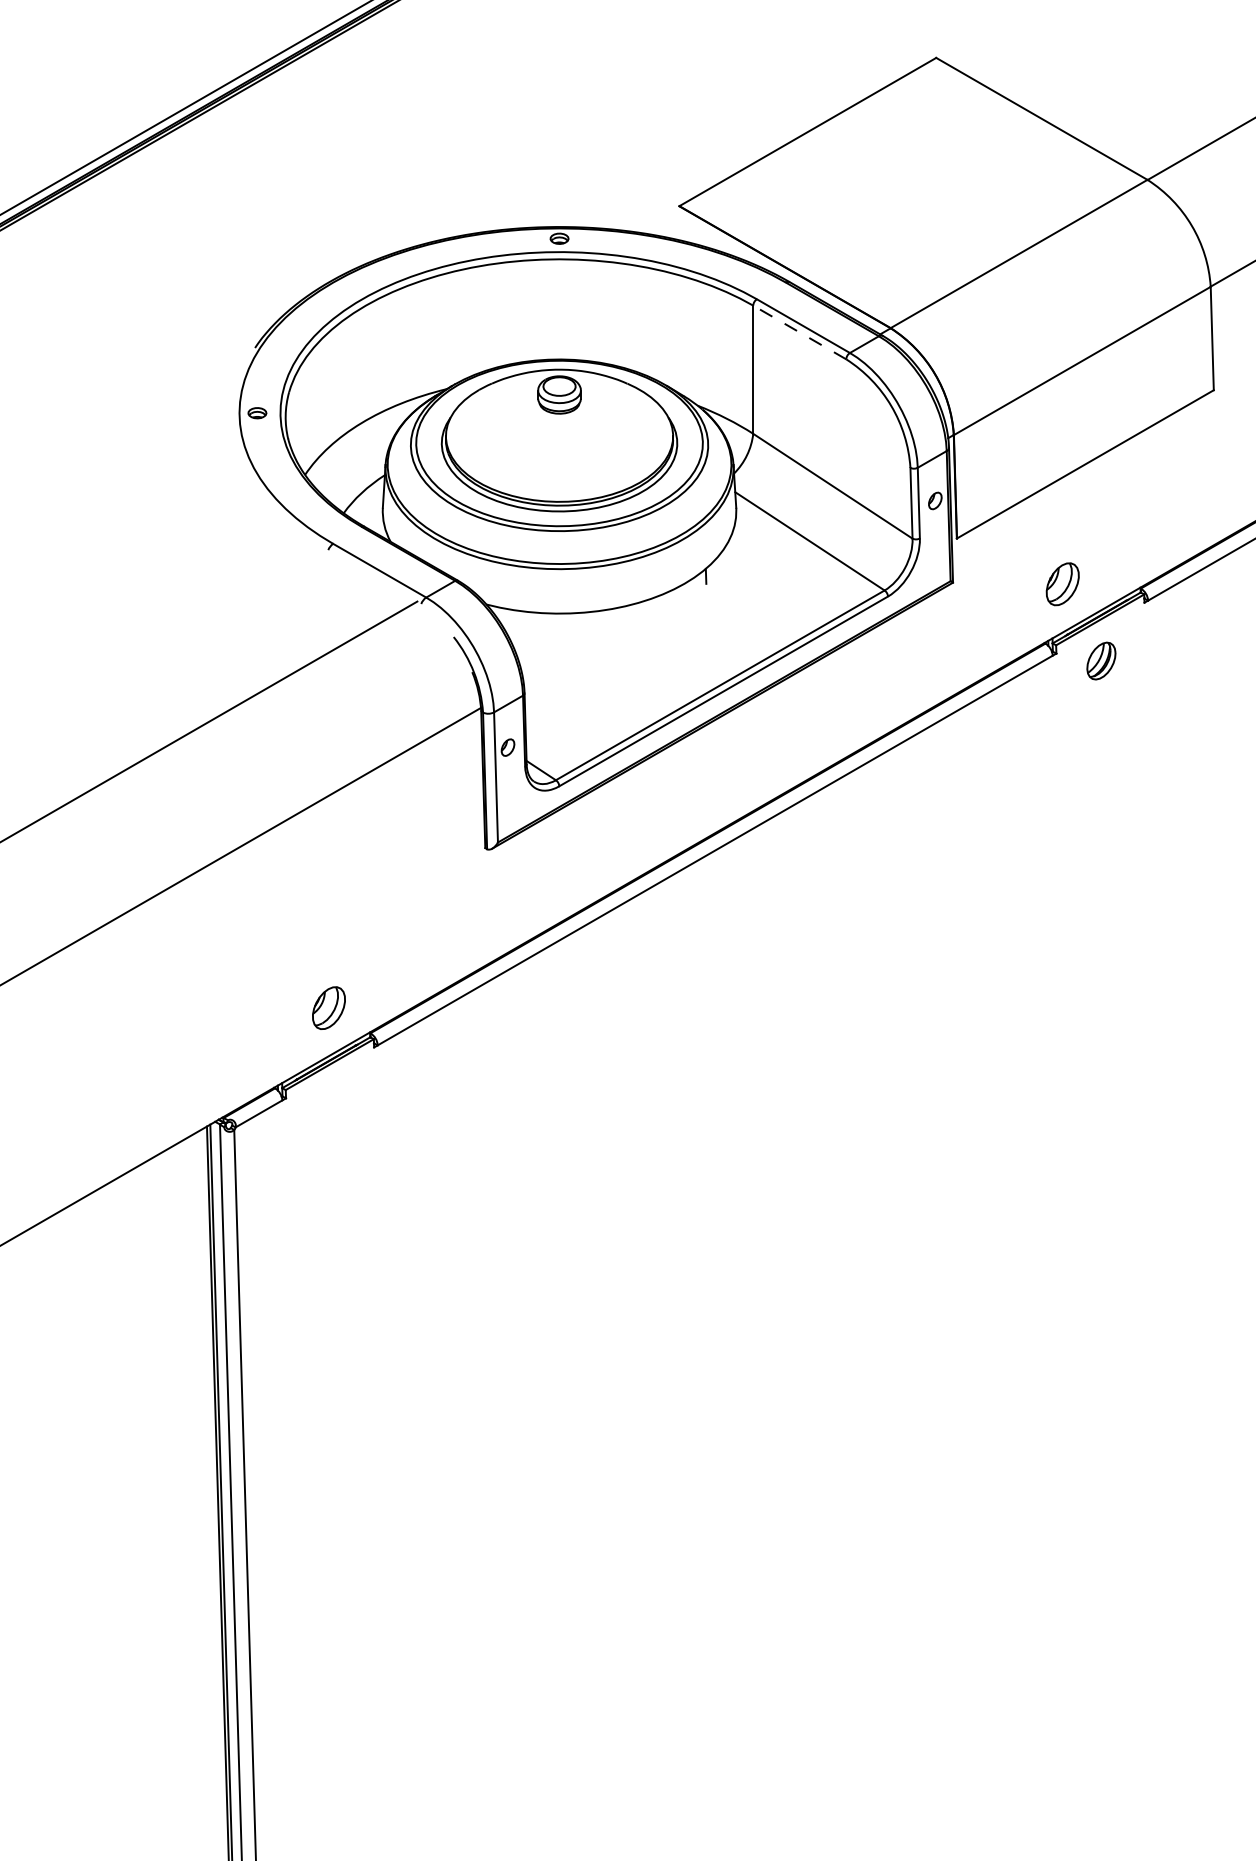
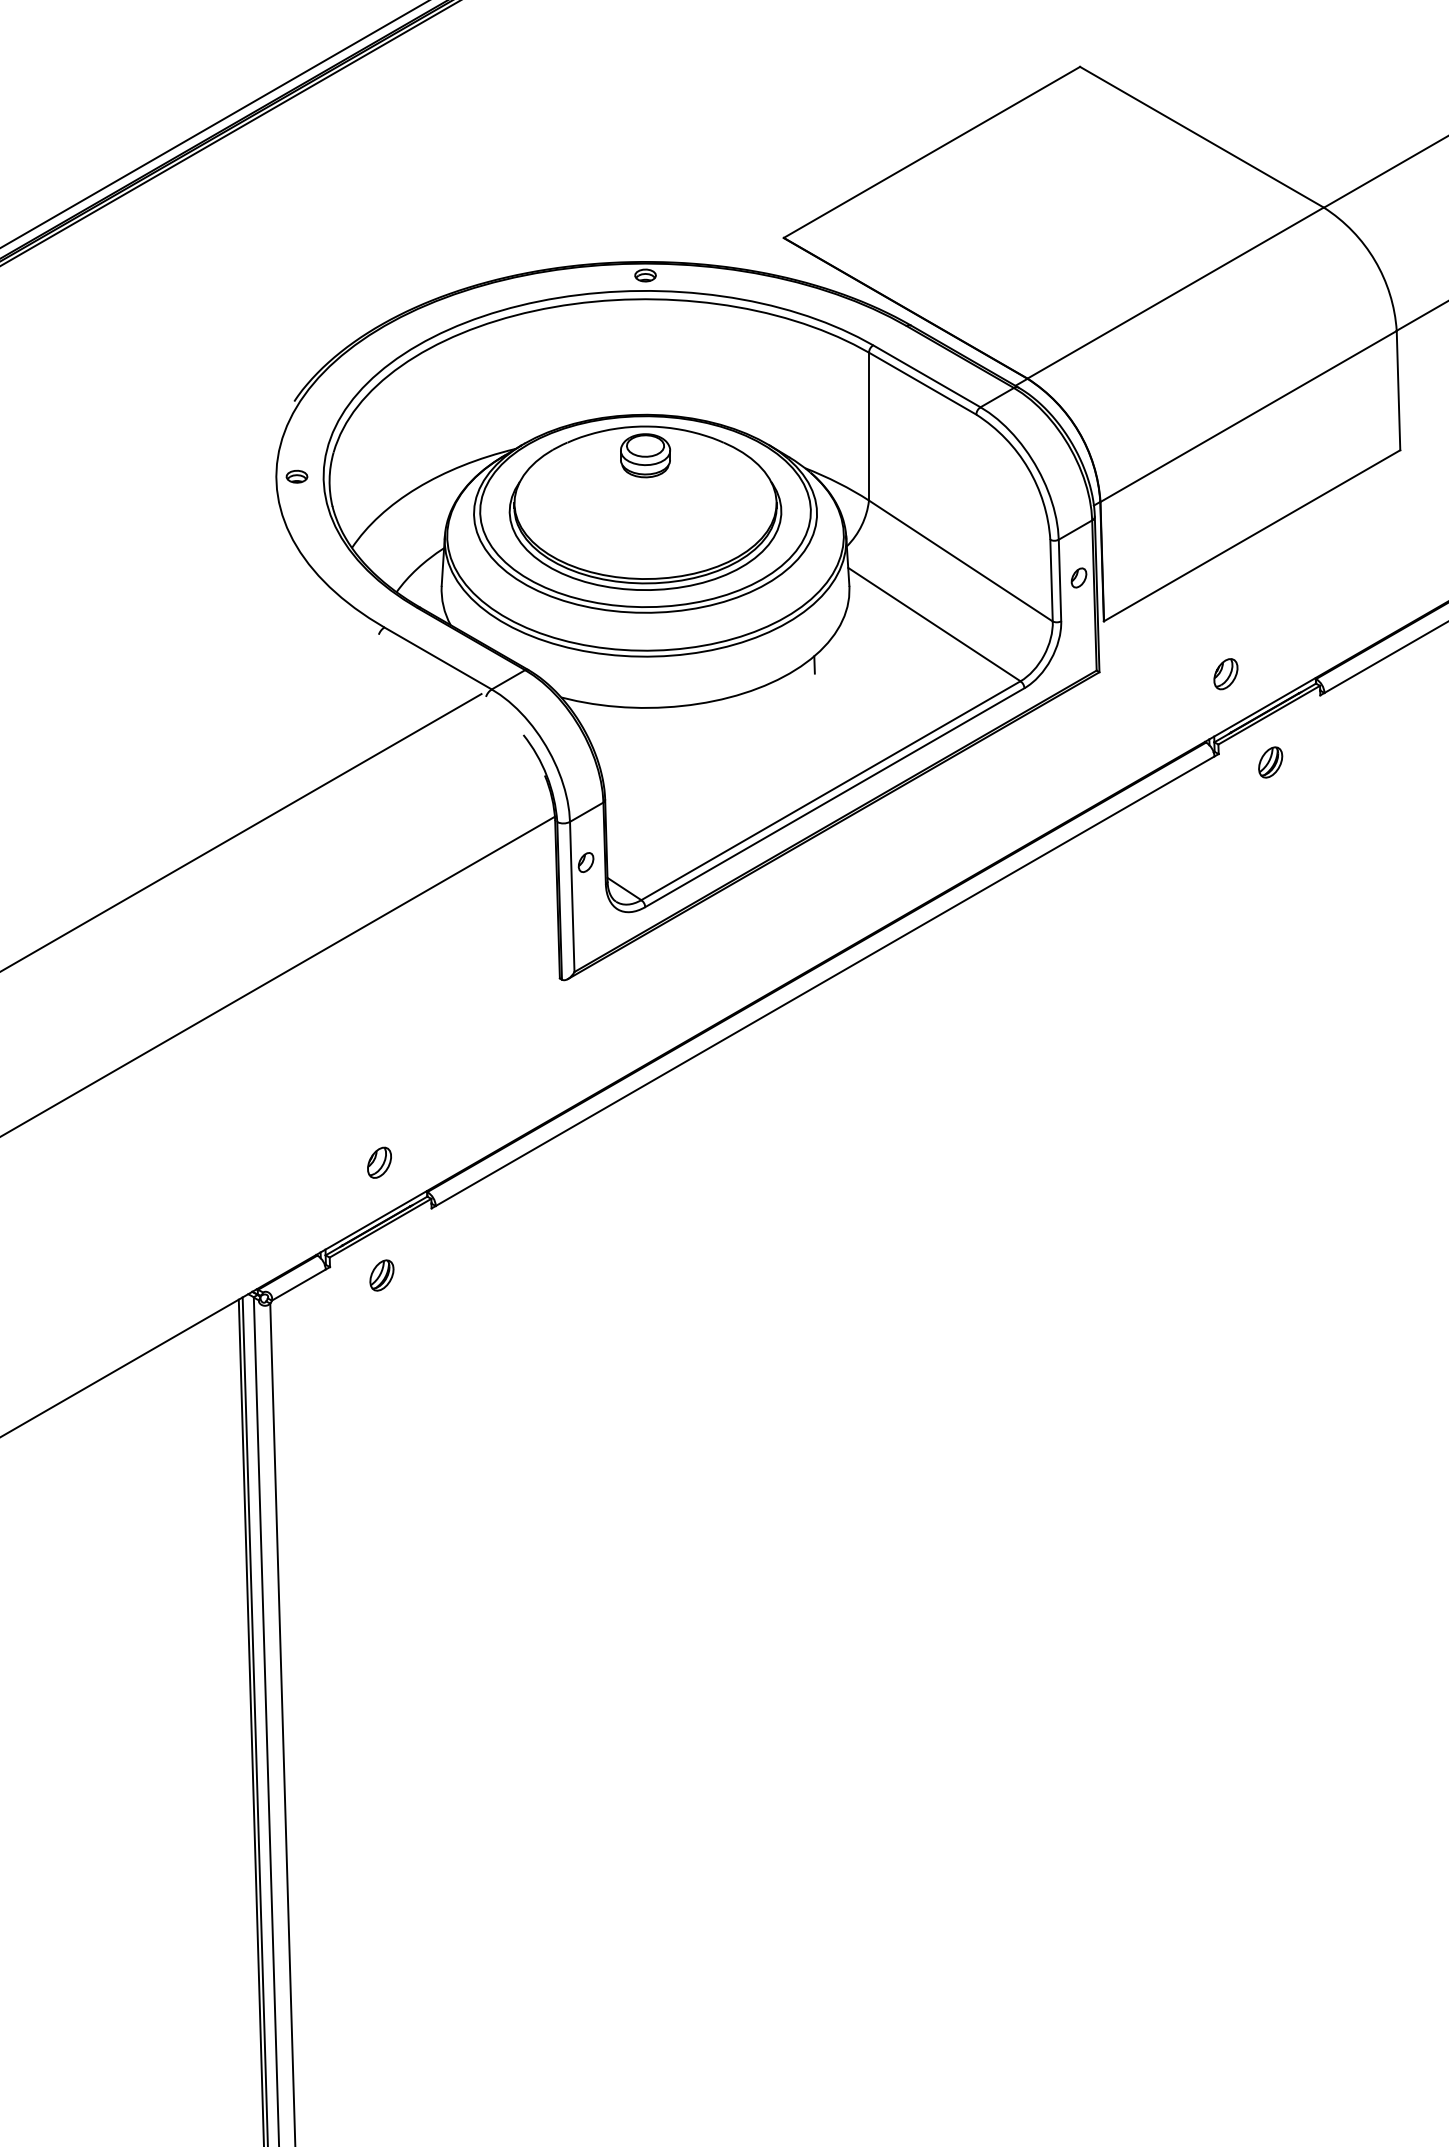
line: (799, 332) -> (922, 383), dashed -> solid
part: (1062, 584) -> (1225, 674), size x0.62
part: (1101, 660) -> (1270, 762), size x0.71
part: (328, 1007) -> (378, 1162), size x0.62
part: (330, 1105) -> (381, 1275), added

